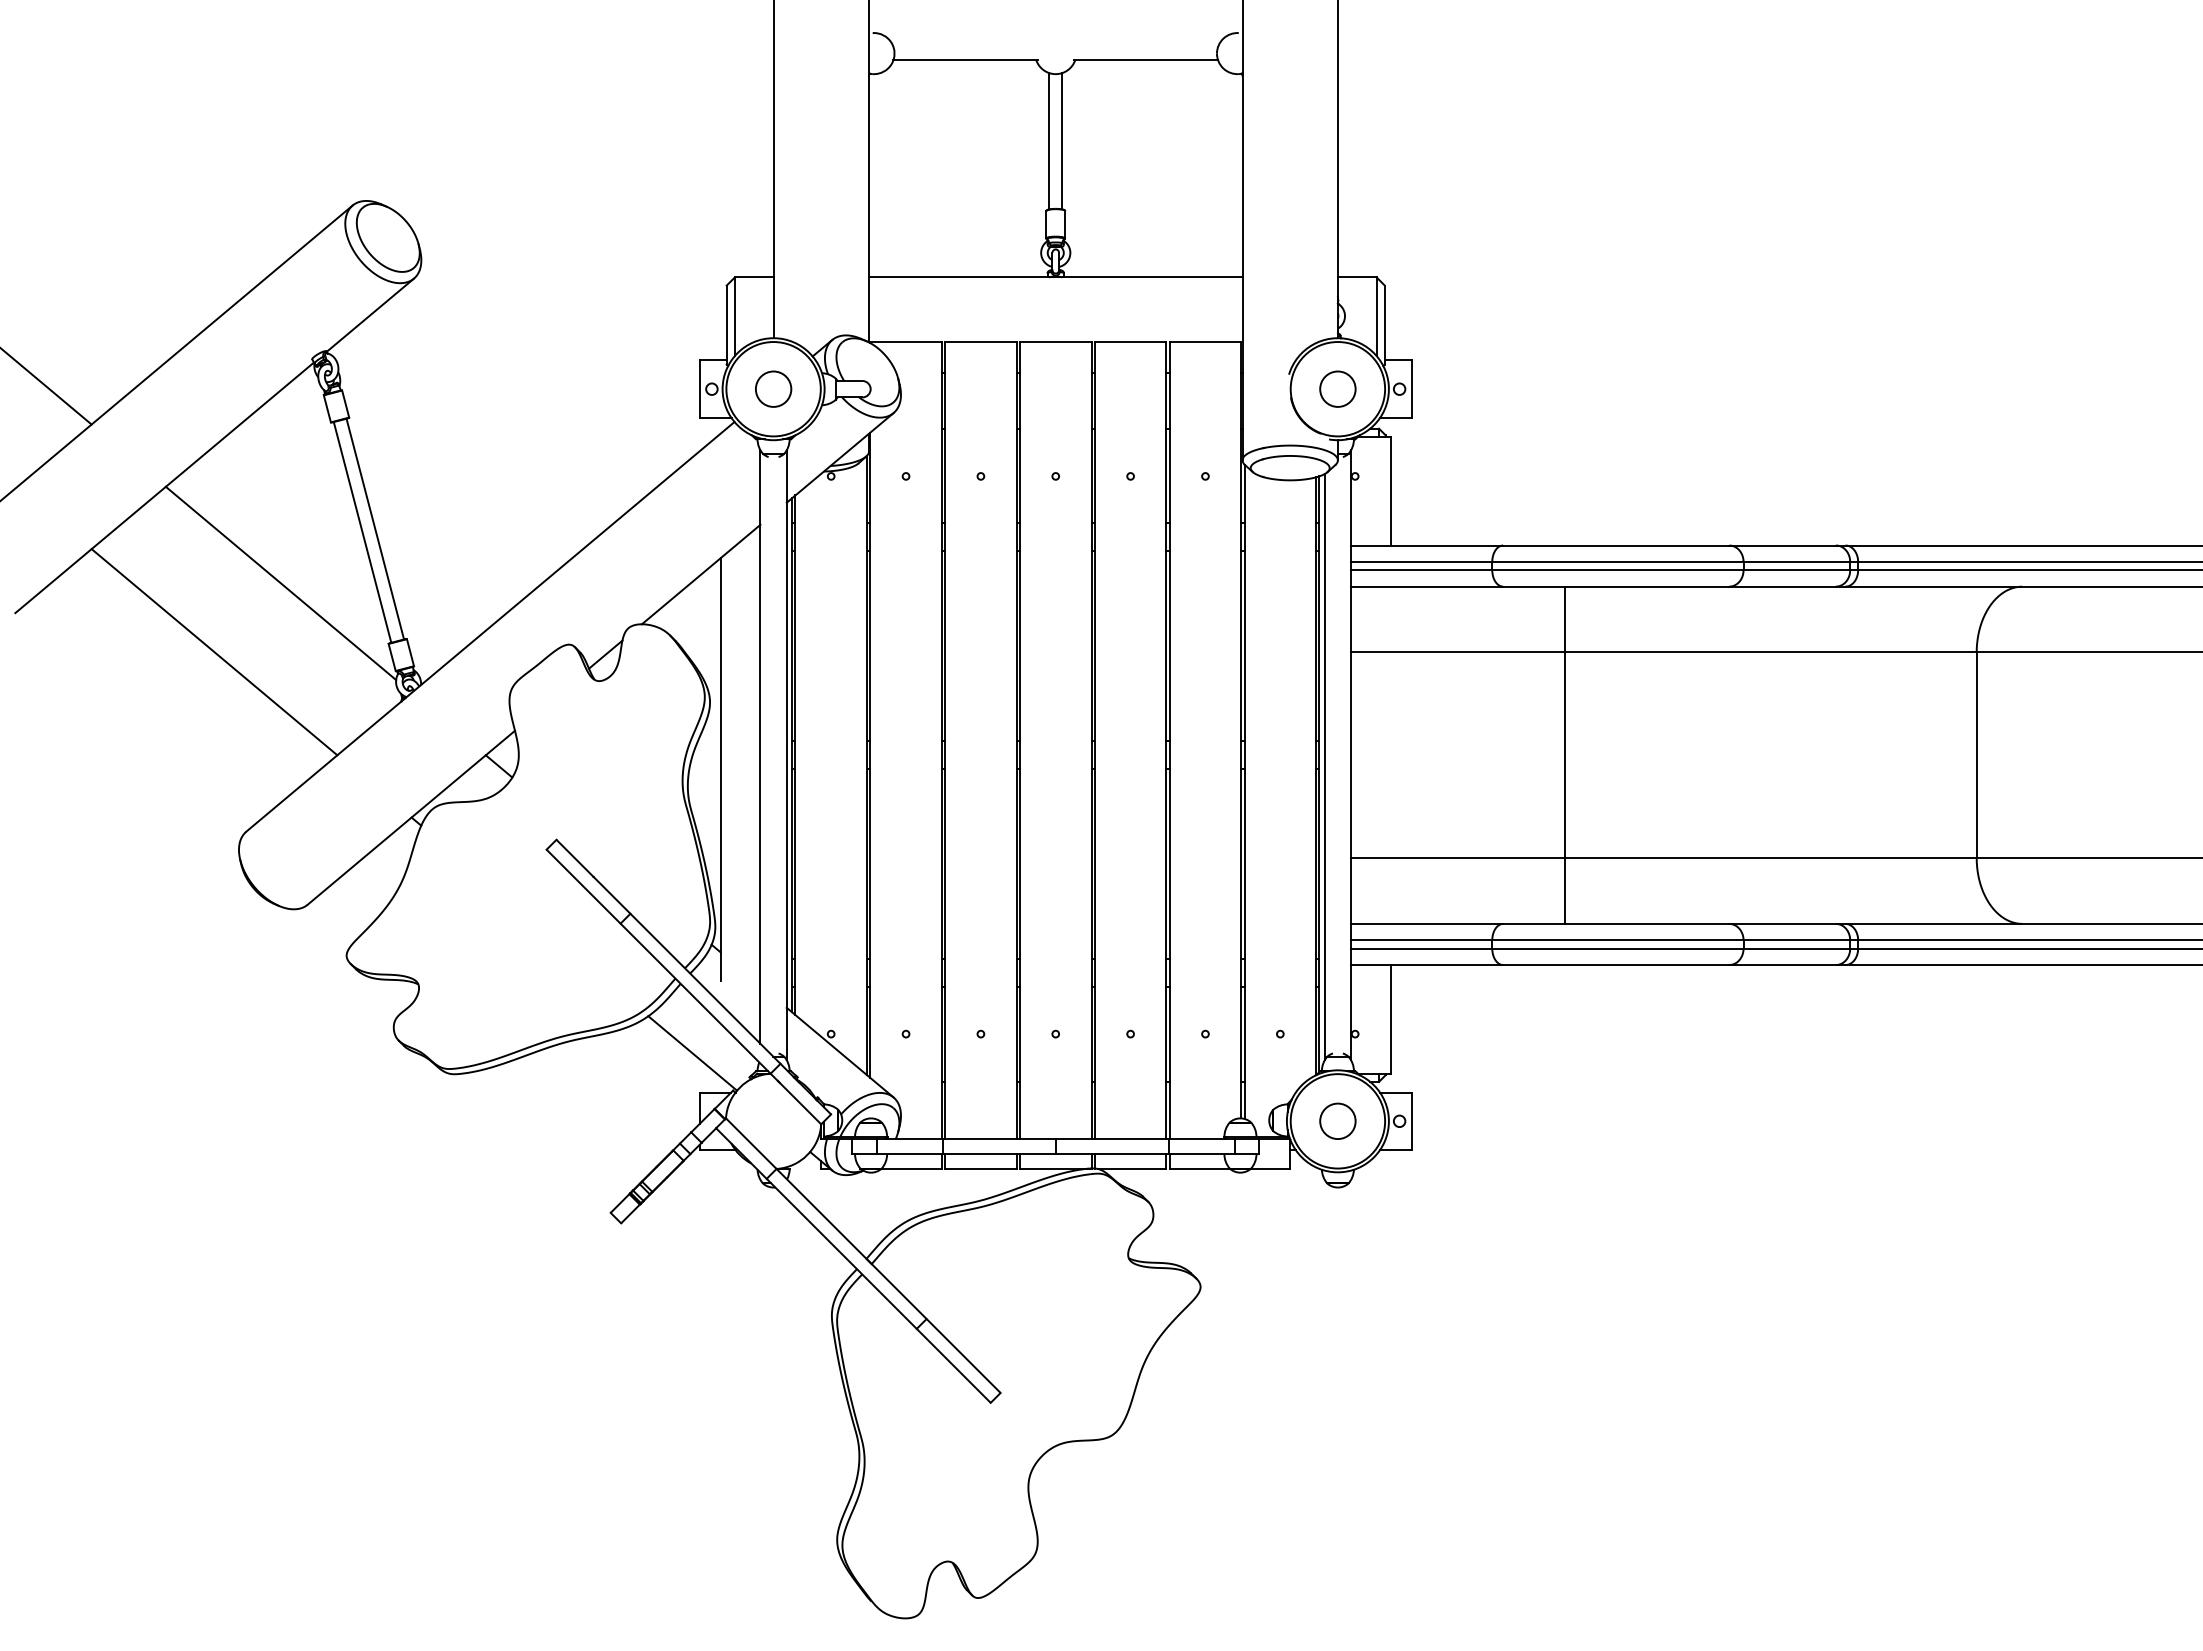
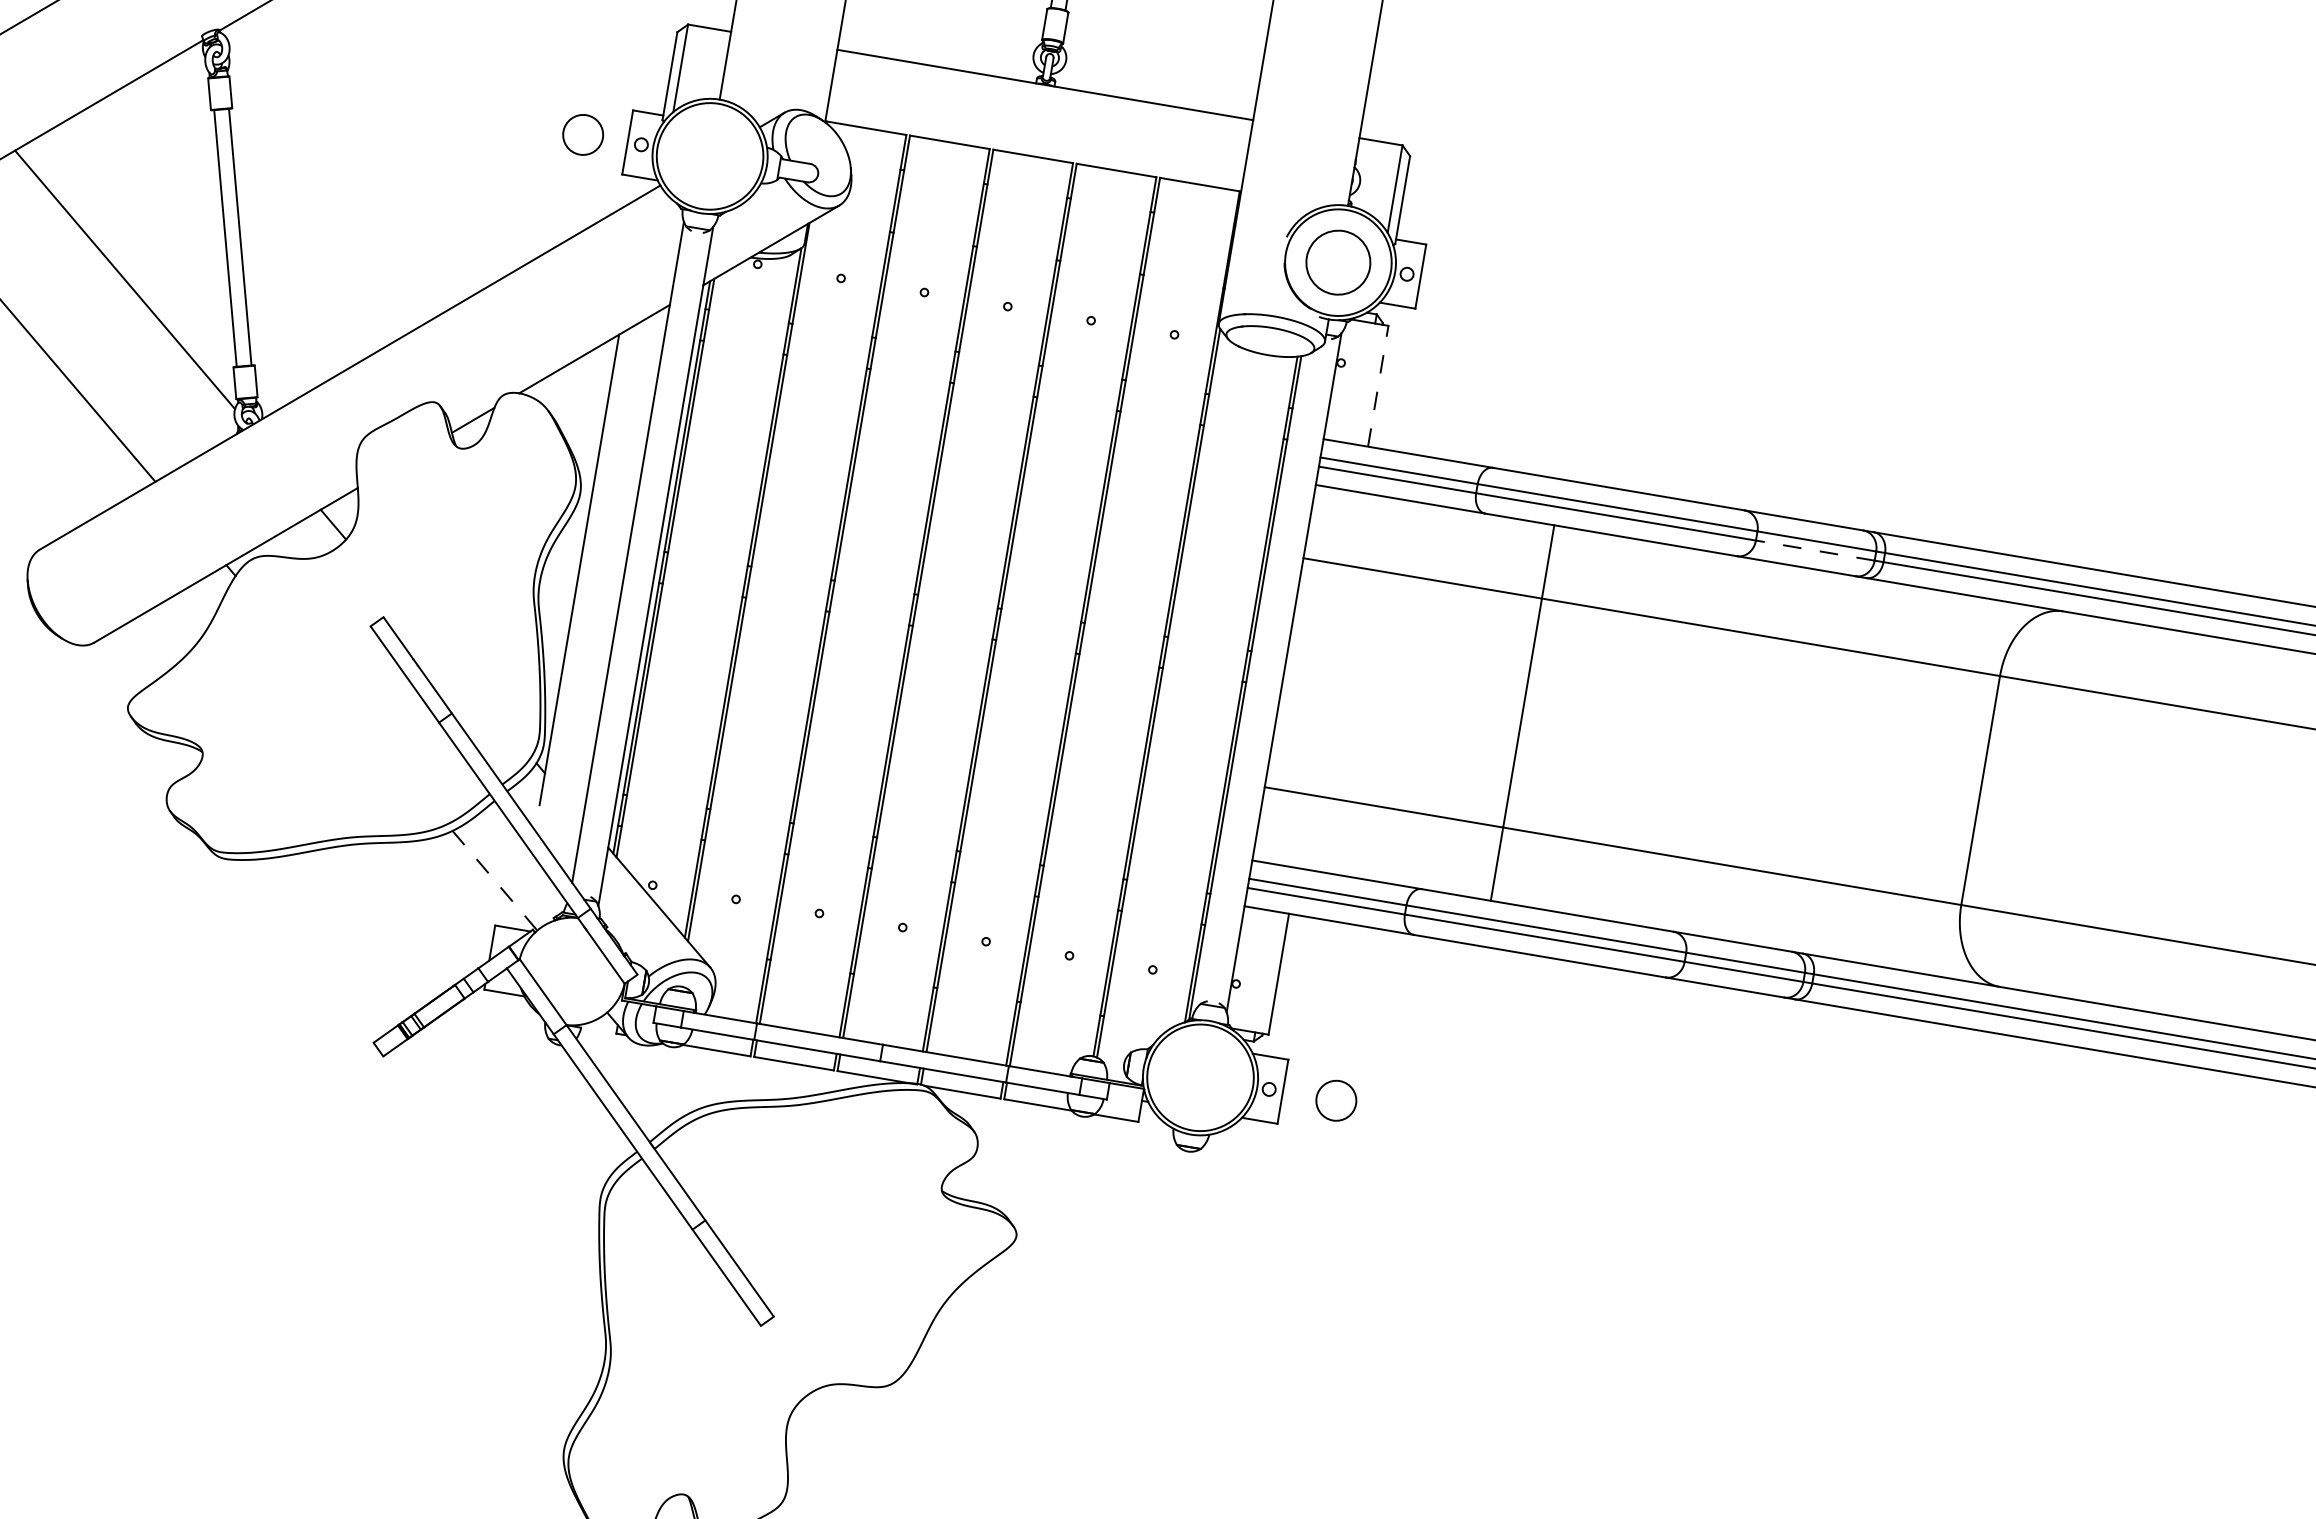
circle: (773, 388) -> (583, 134), moved
circle: (1337, 388) -> (1338, 261), size x1.6
line: (1390, 490) -> (1377, 385), solid -> dashed
line: (1796, 570) -> (1814, 550), solid -> dashed
line: (1324, 767) -> (1252, 681), removed
line: (692, 1053) -> (494, 880), solid -> dashed
circle: (1337, 1120) -> (1336, 1099), moved

